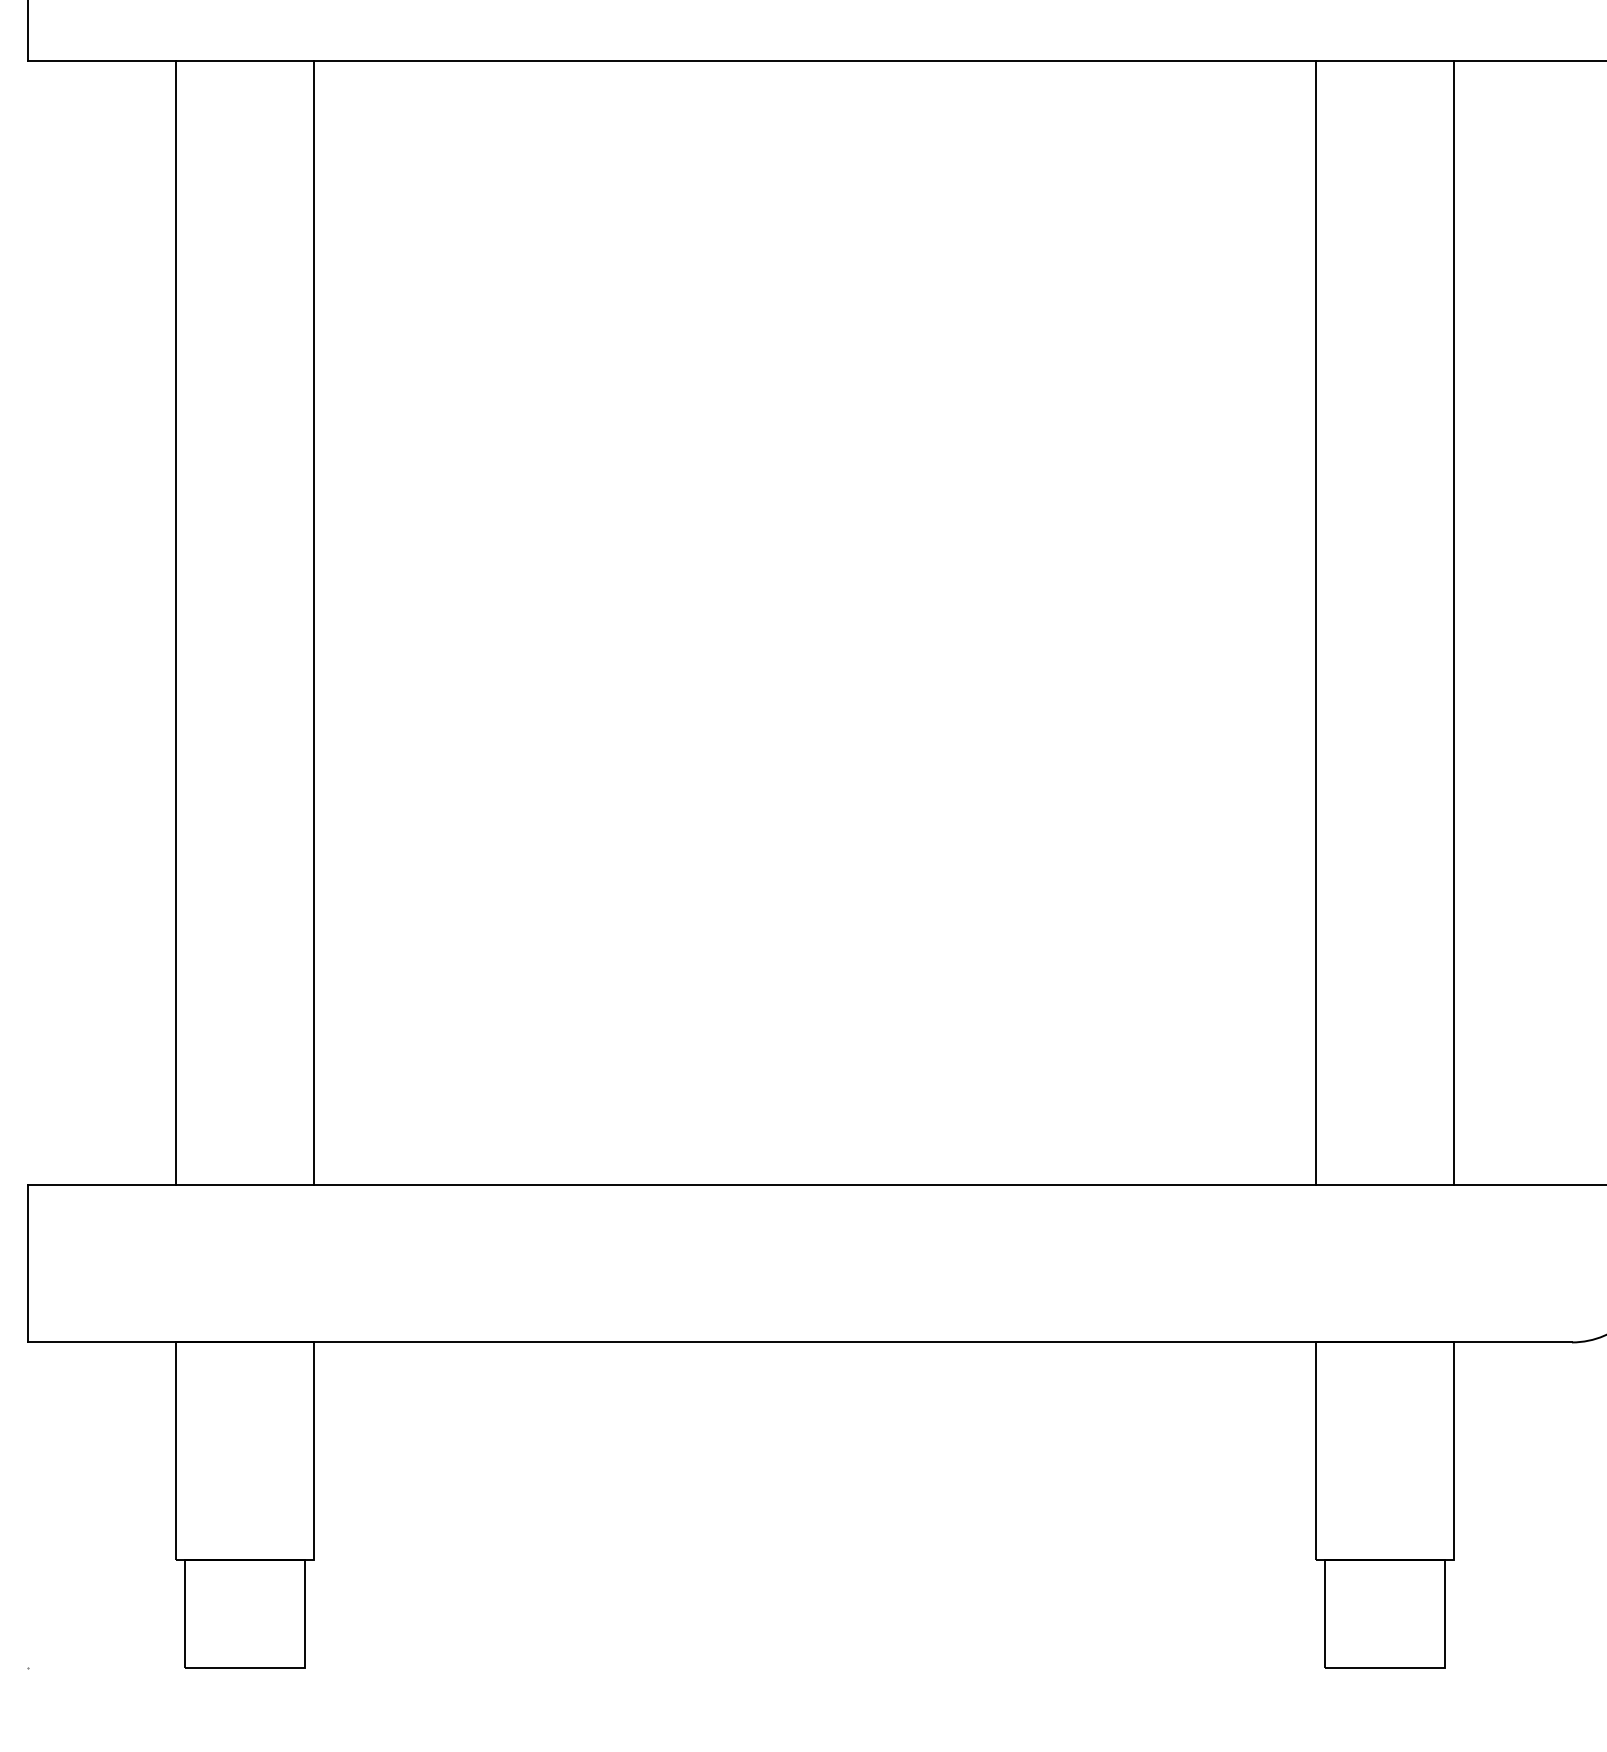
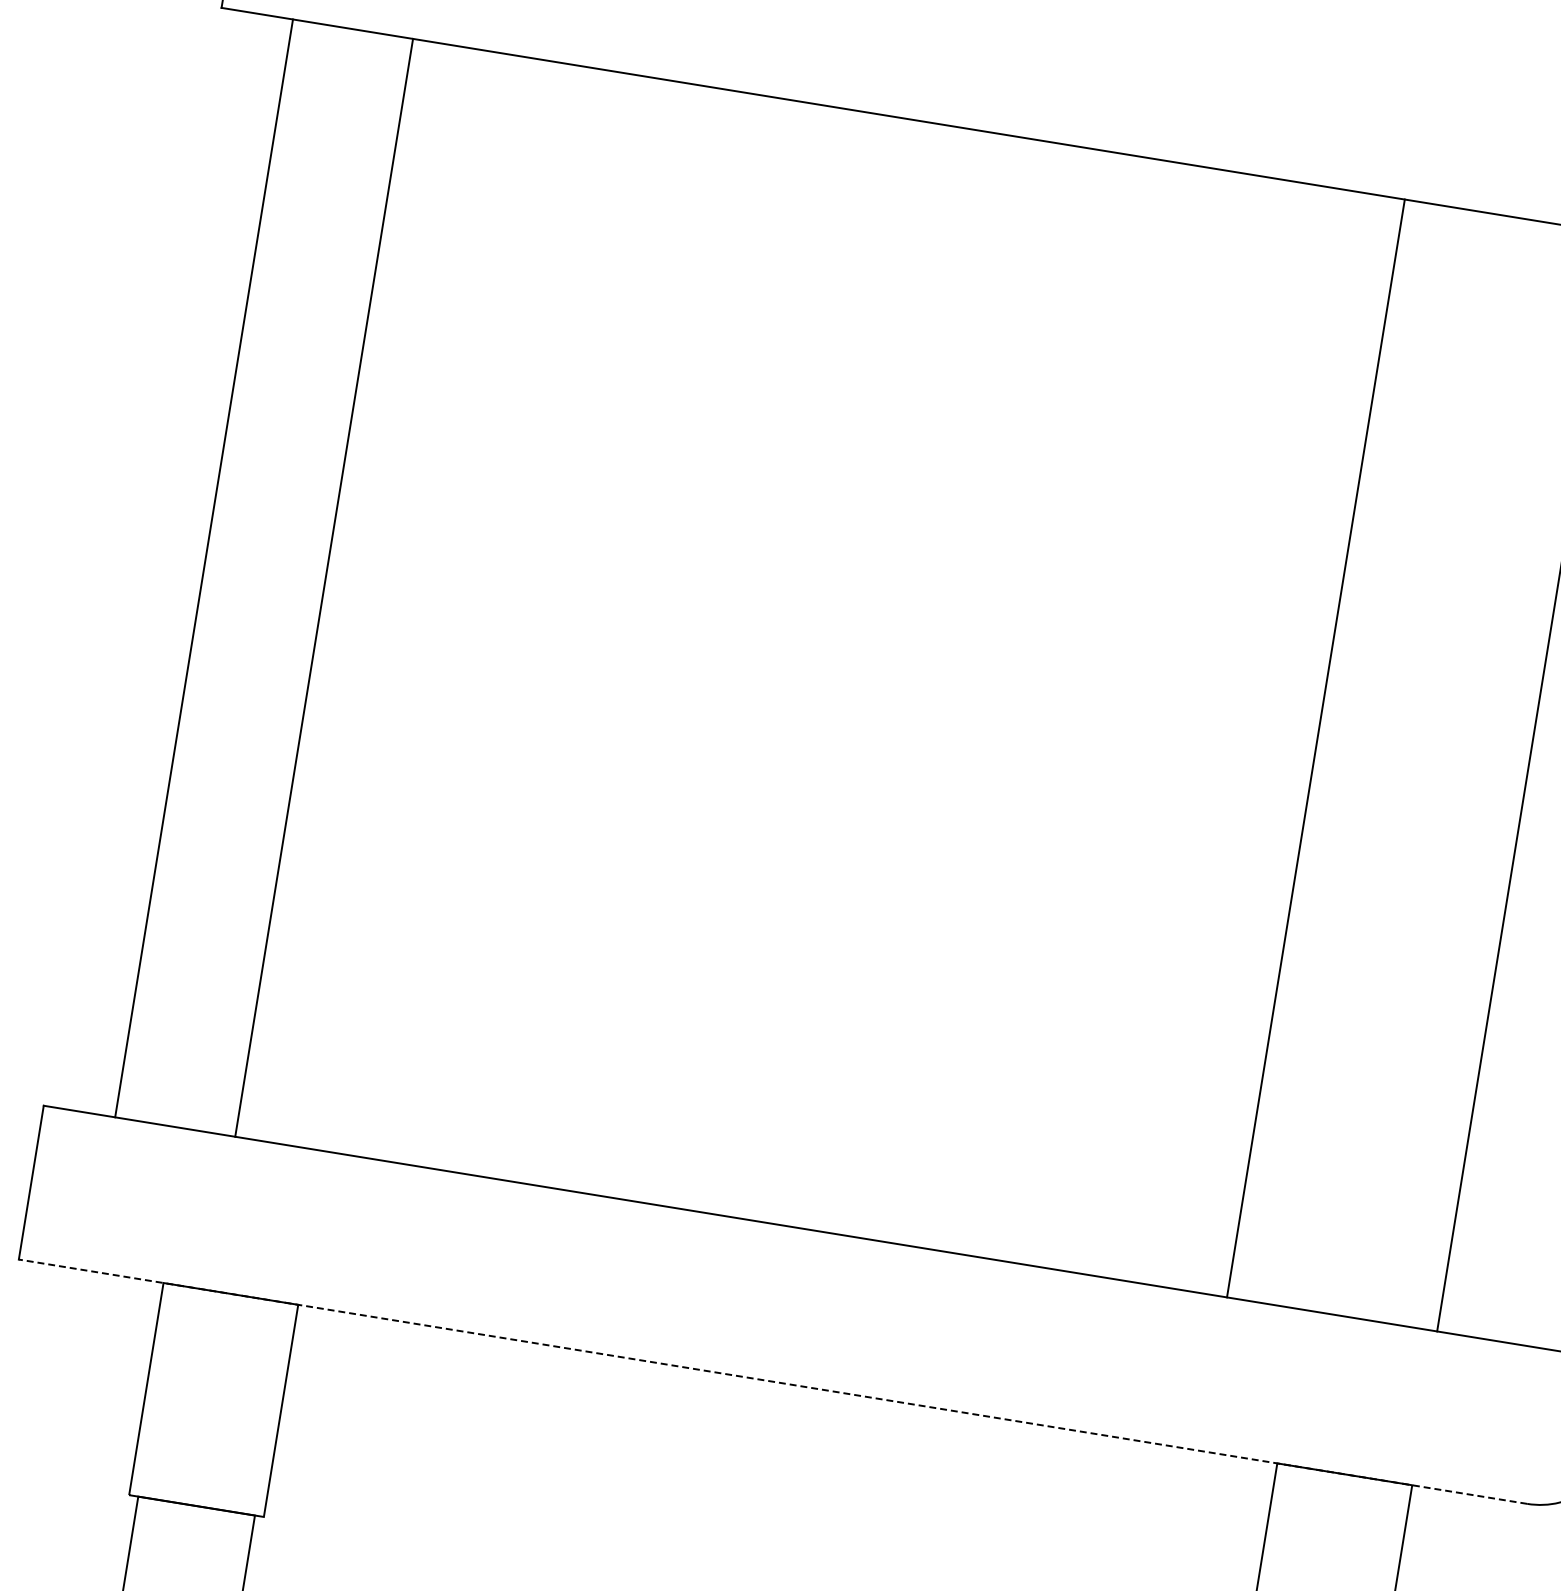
line: (175, 622) -> (203, 567), moved
line: (313, 622) -> (323, 587), moved
line: (1316, 622) -> (1316, 747), moved
line: (799, 1342) -> (772, 1381), solid -> dashed

